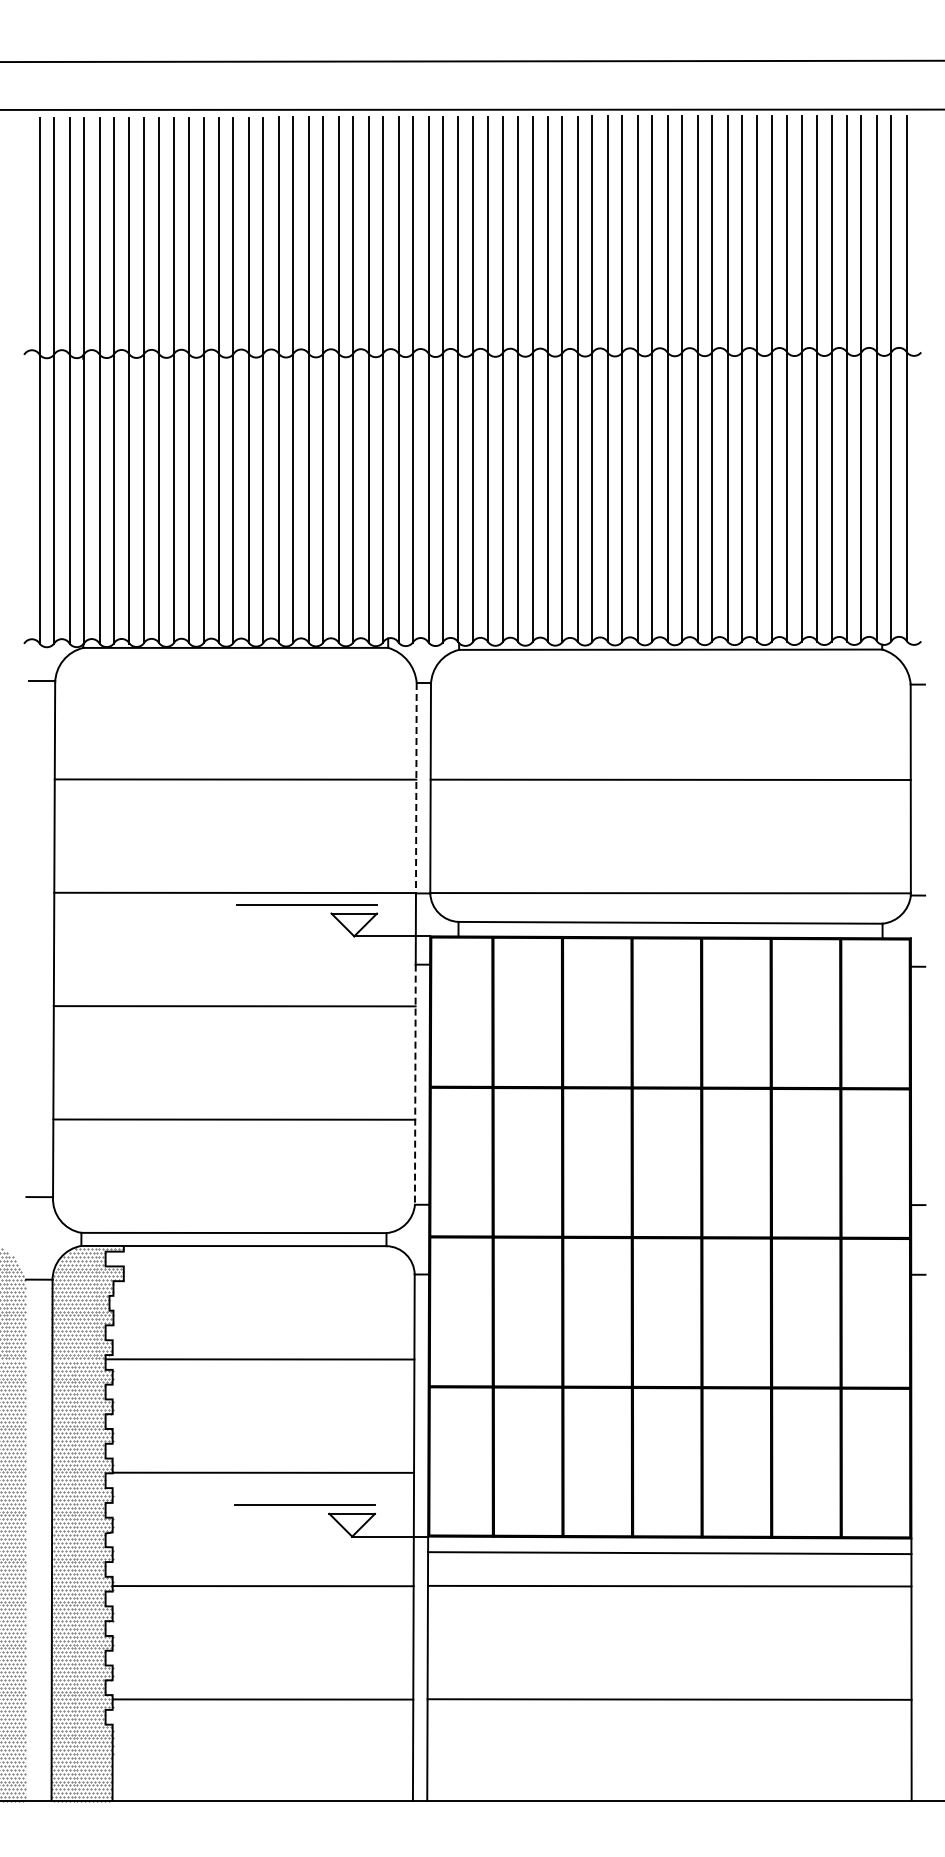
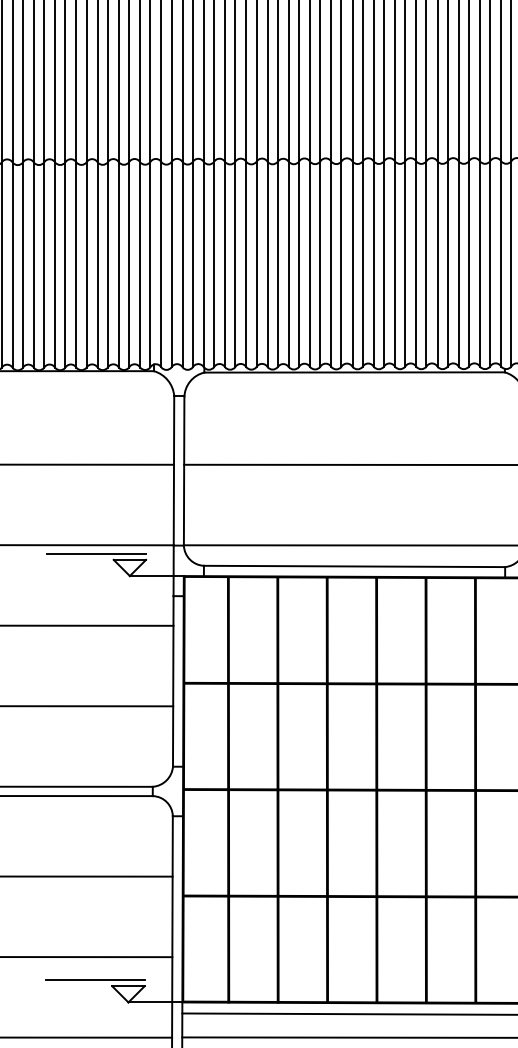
line: (416, 788) -> (174, 471), dashed -> solid
line: (415, 1085) -> (173, 682), dashed -> solid

